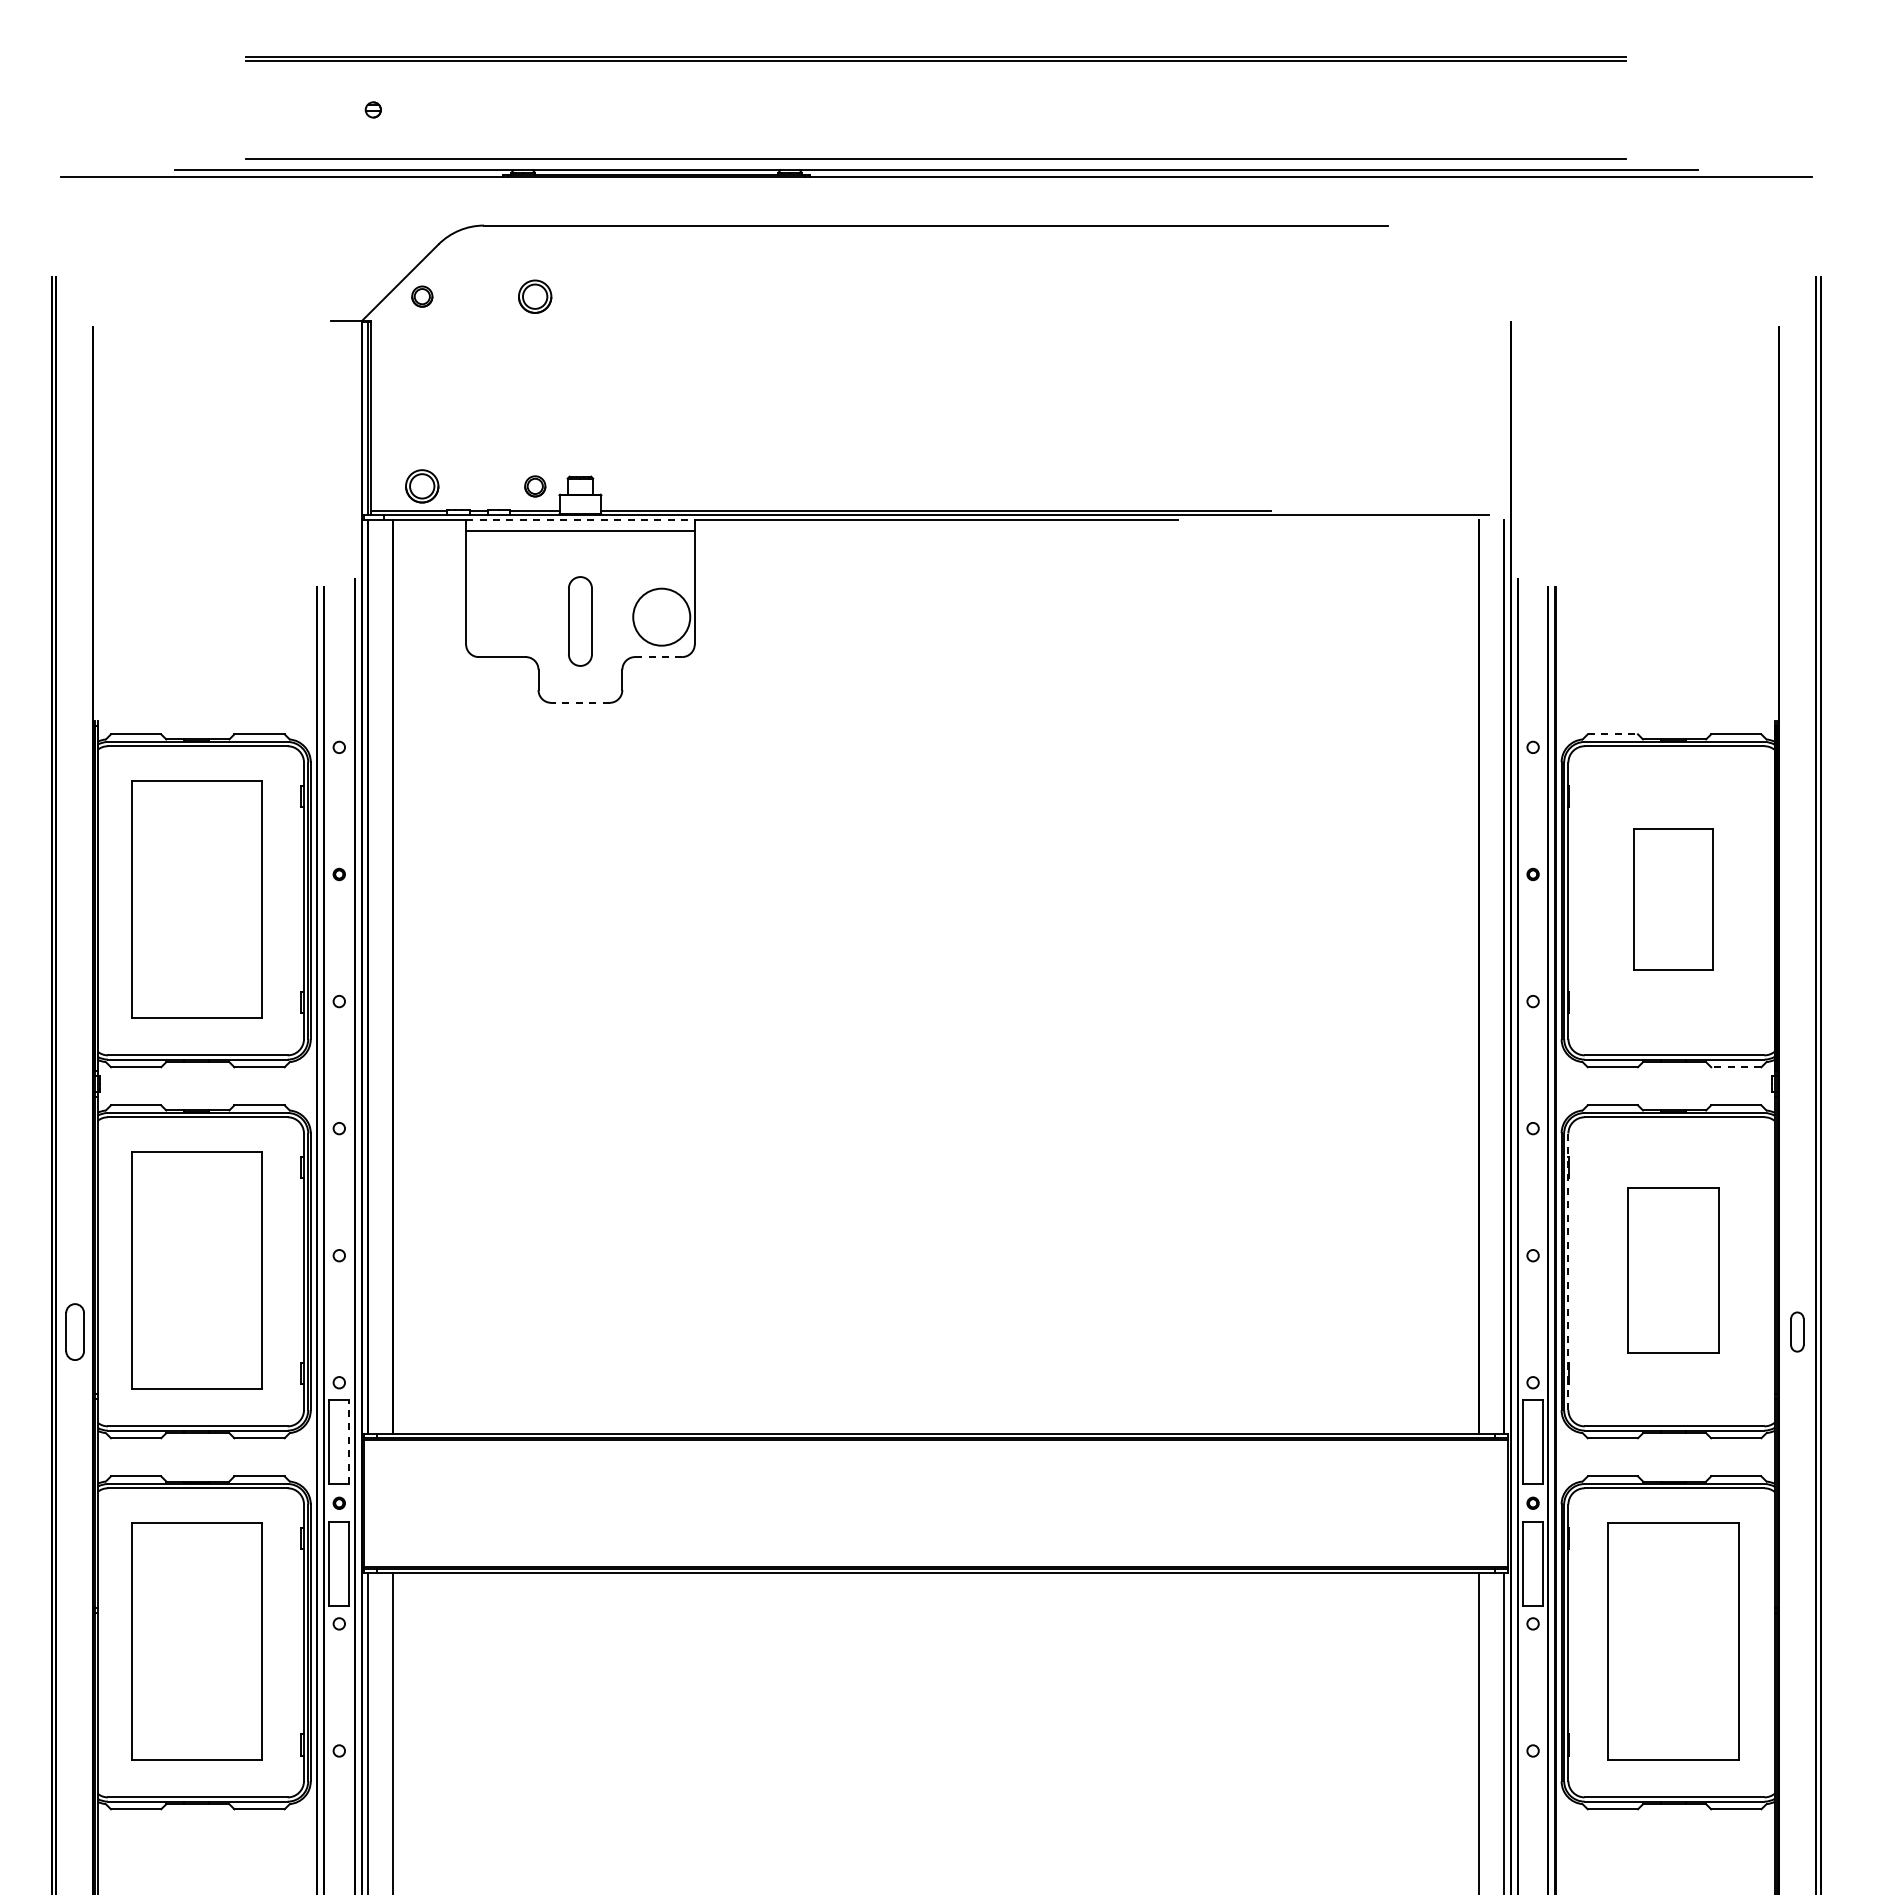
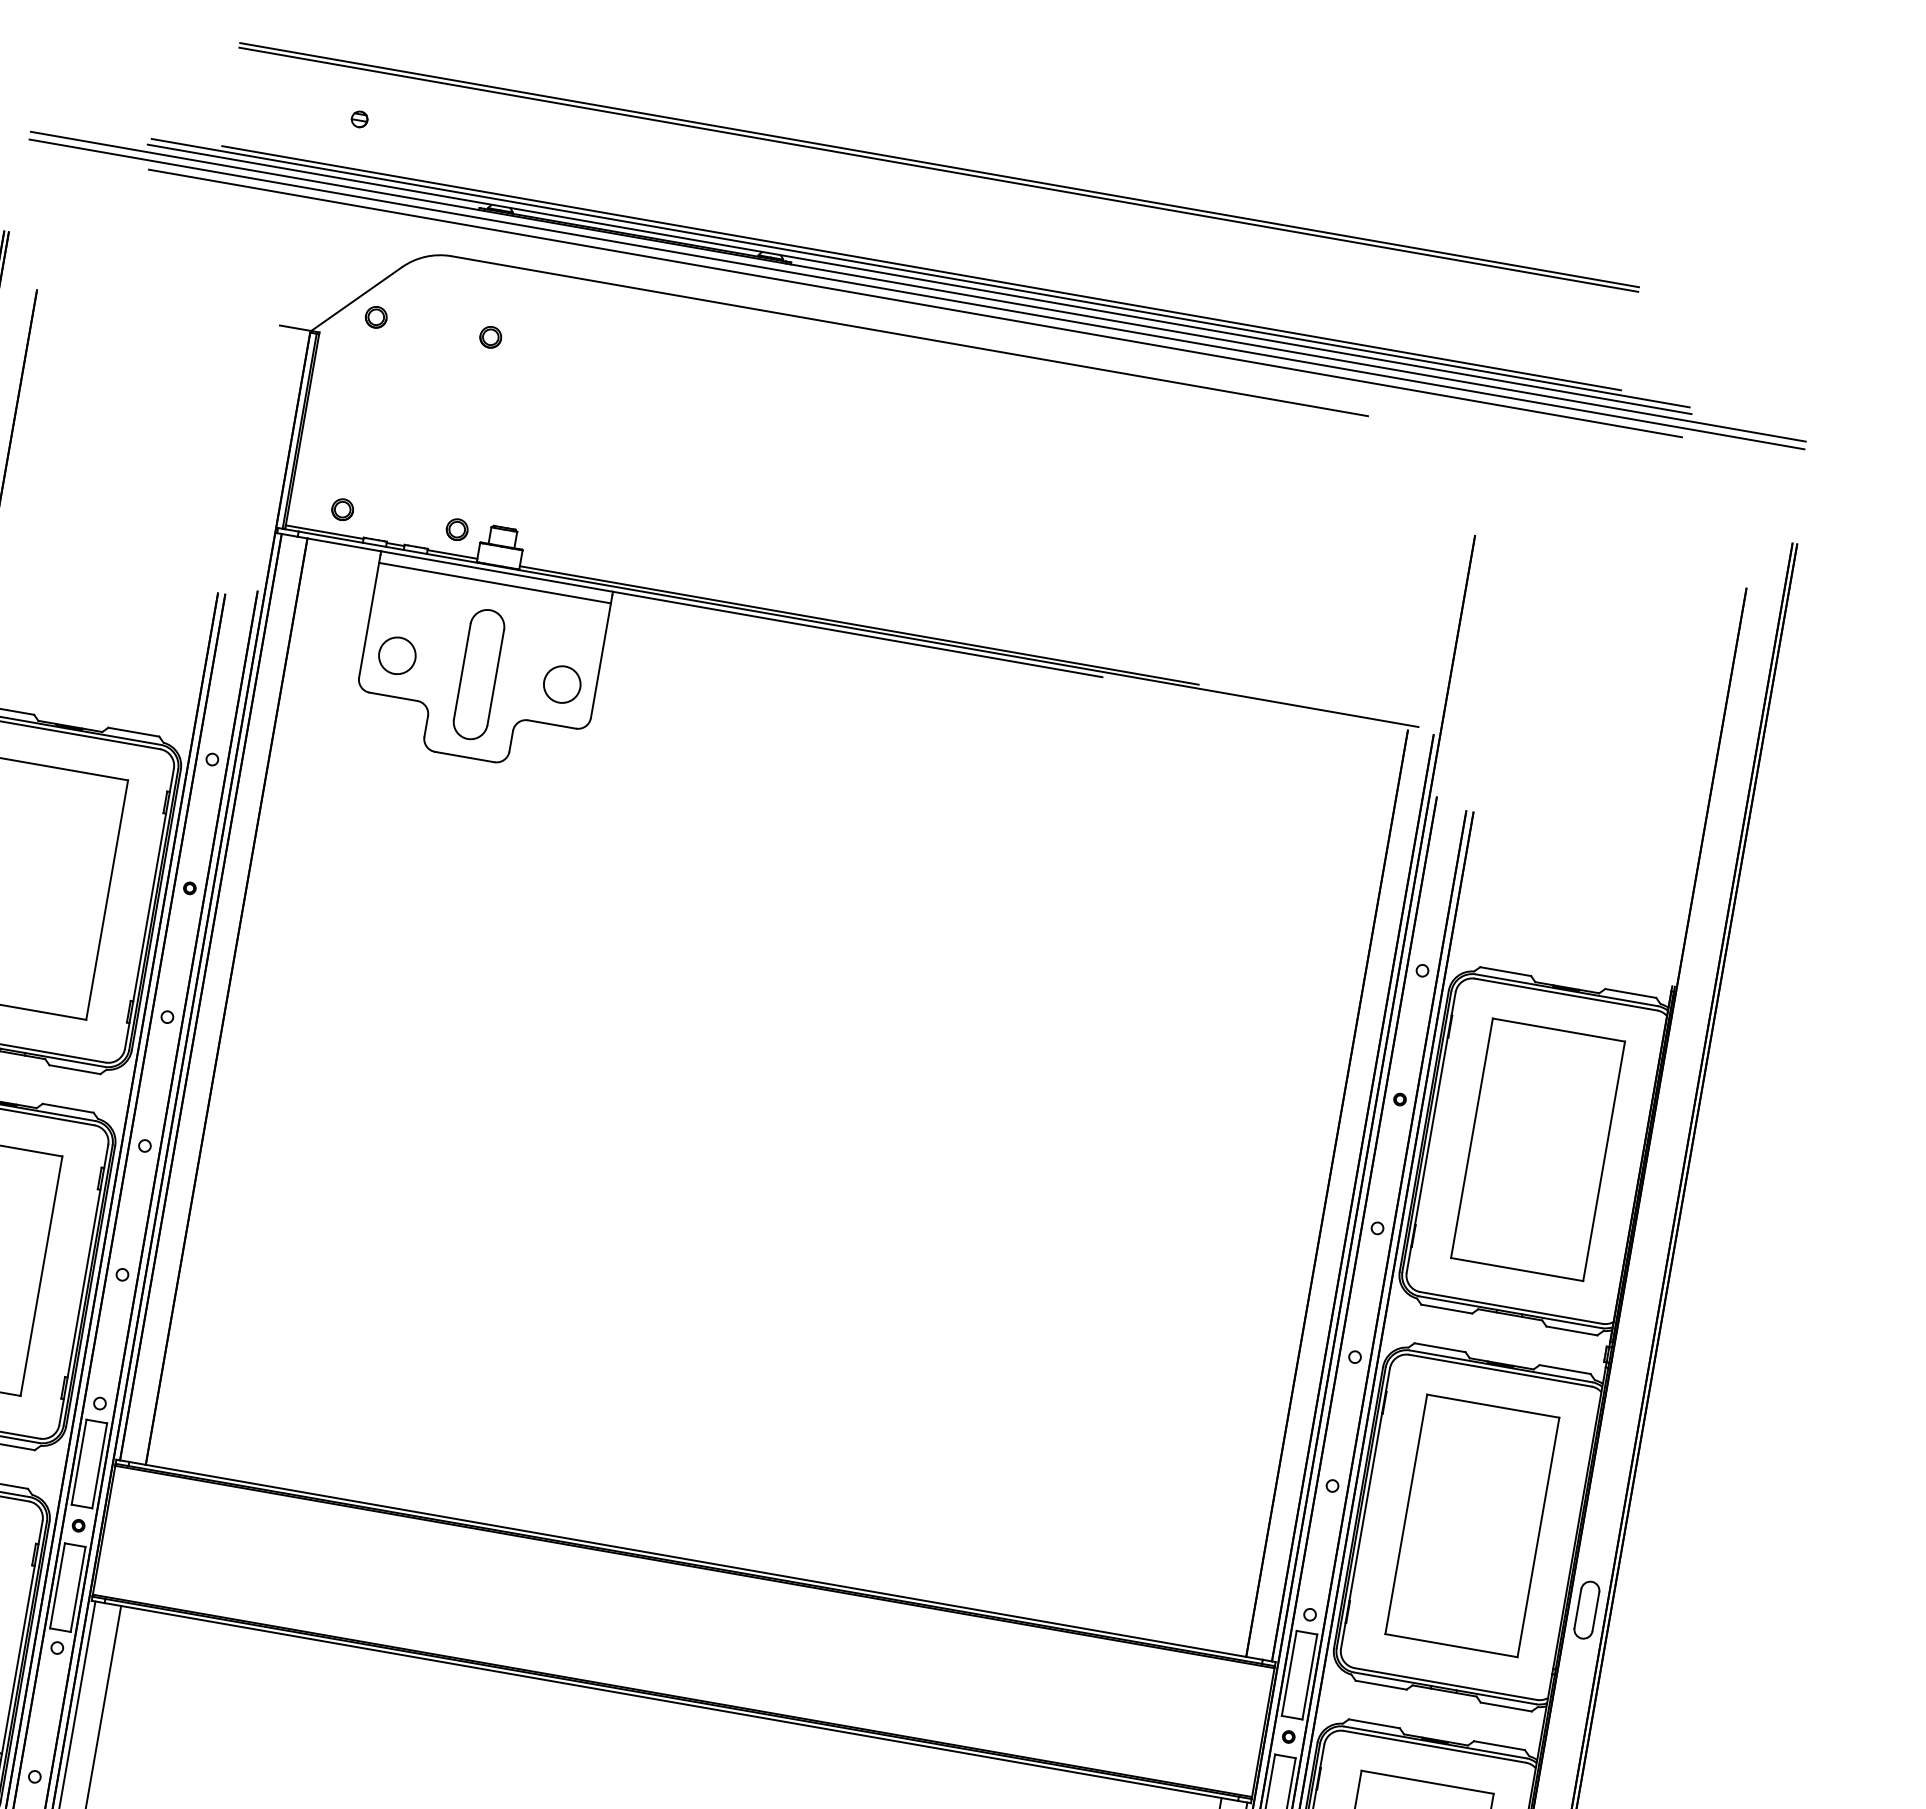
line: (935, 163) -> (920, 273), added
line: (935, 184) -> (916, 294), added
line: (936, 193) -> (915, 303), added
part: (535, 296) -> (491, 337), size x0.62
part: (422, 486) -> (342, 509), size x0.62
line: (580, 519) -> (497, 571), dashed -> solid
circle: (498, 616) -> (396, 655), added
circle: (661, 617) -> (561, 684), size x0.62
part: (580, 621) -> (479, 674), size x1.43
line: (659, 657) -> (552, 725), dashed -> solid
line: (579, 702) -> (463, 756), dashed -> solid
line: (1613, 734) -> (1506, 971), dashed -> solid
part: (1673, 899) -> (1537, 1149), size x1.67
line: (1735, 1067) -> (1571, 1331), dashed -> solid
part: (1673, 1270) -> (1472, 1525), size x1.43
line: (1568, 1271) -> (1365, 1508), dashed -> solid
part: (1797, 1331) -> (1587, 1609), size x1.43
line: (349, 1442) -> (99, 1465), dashed -> solid

